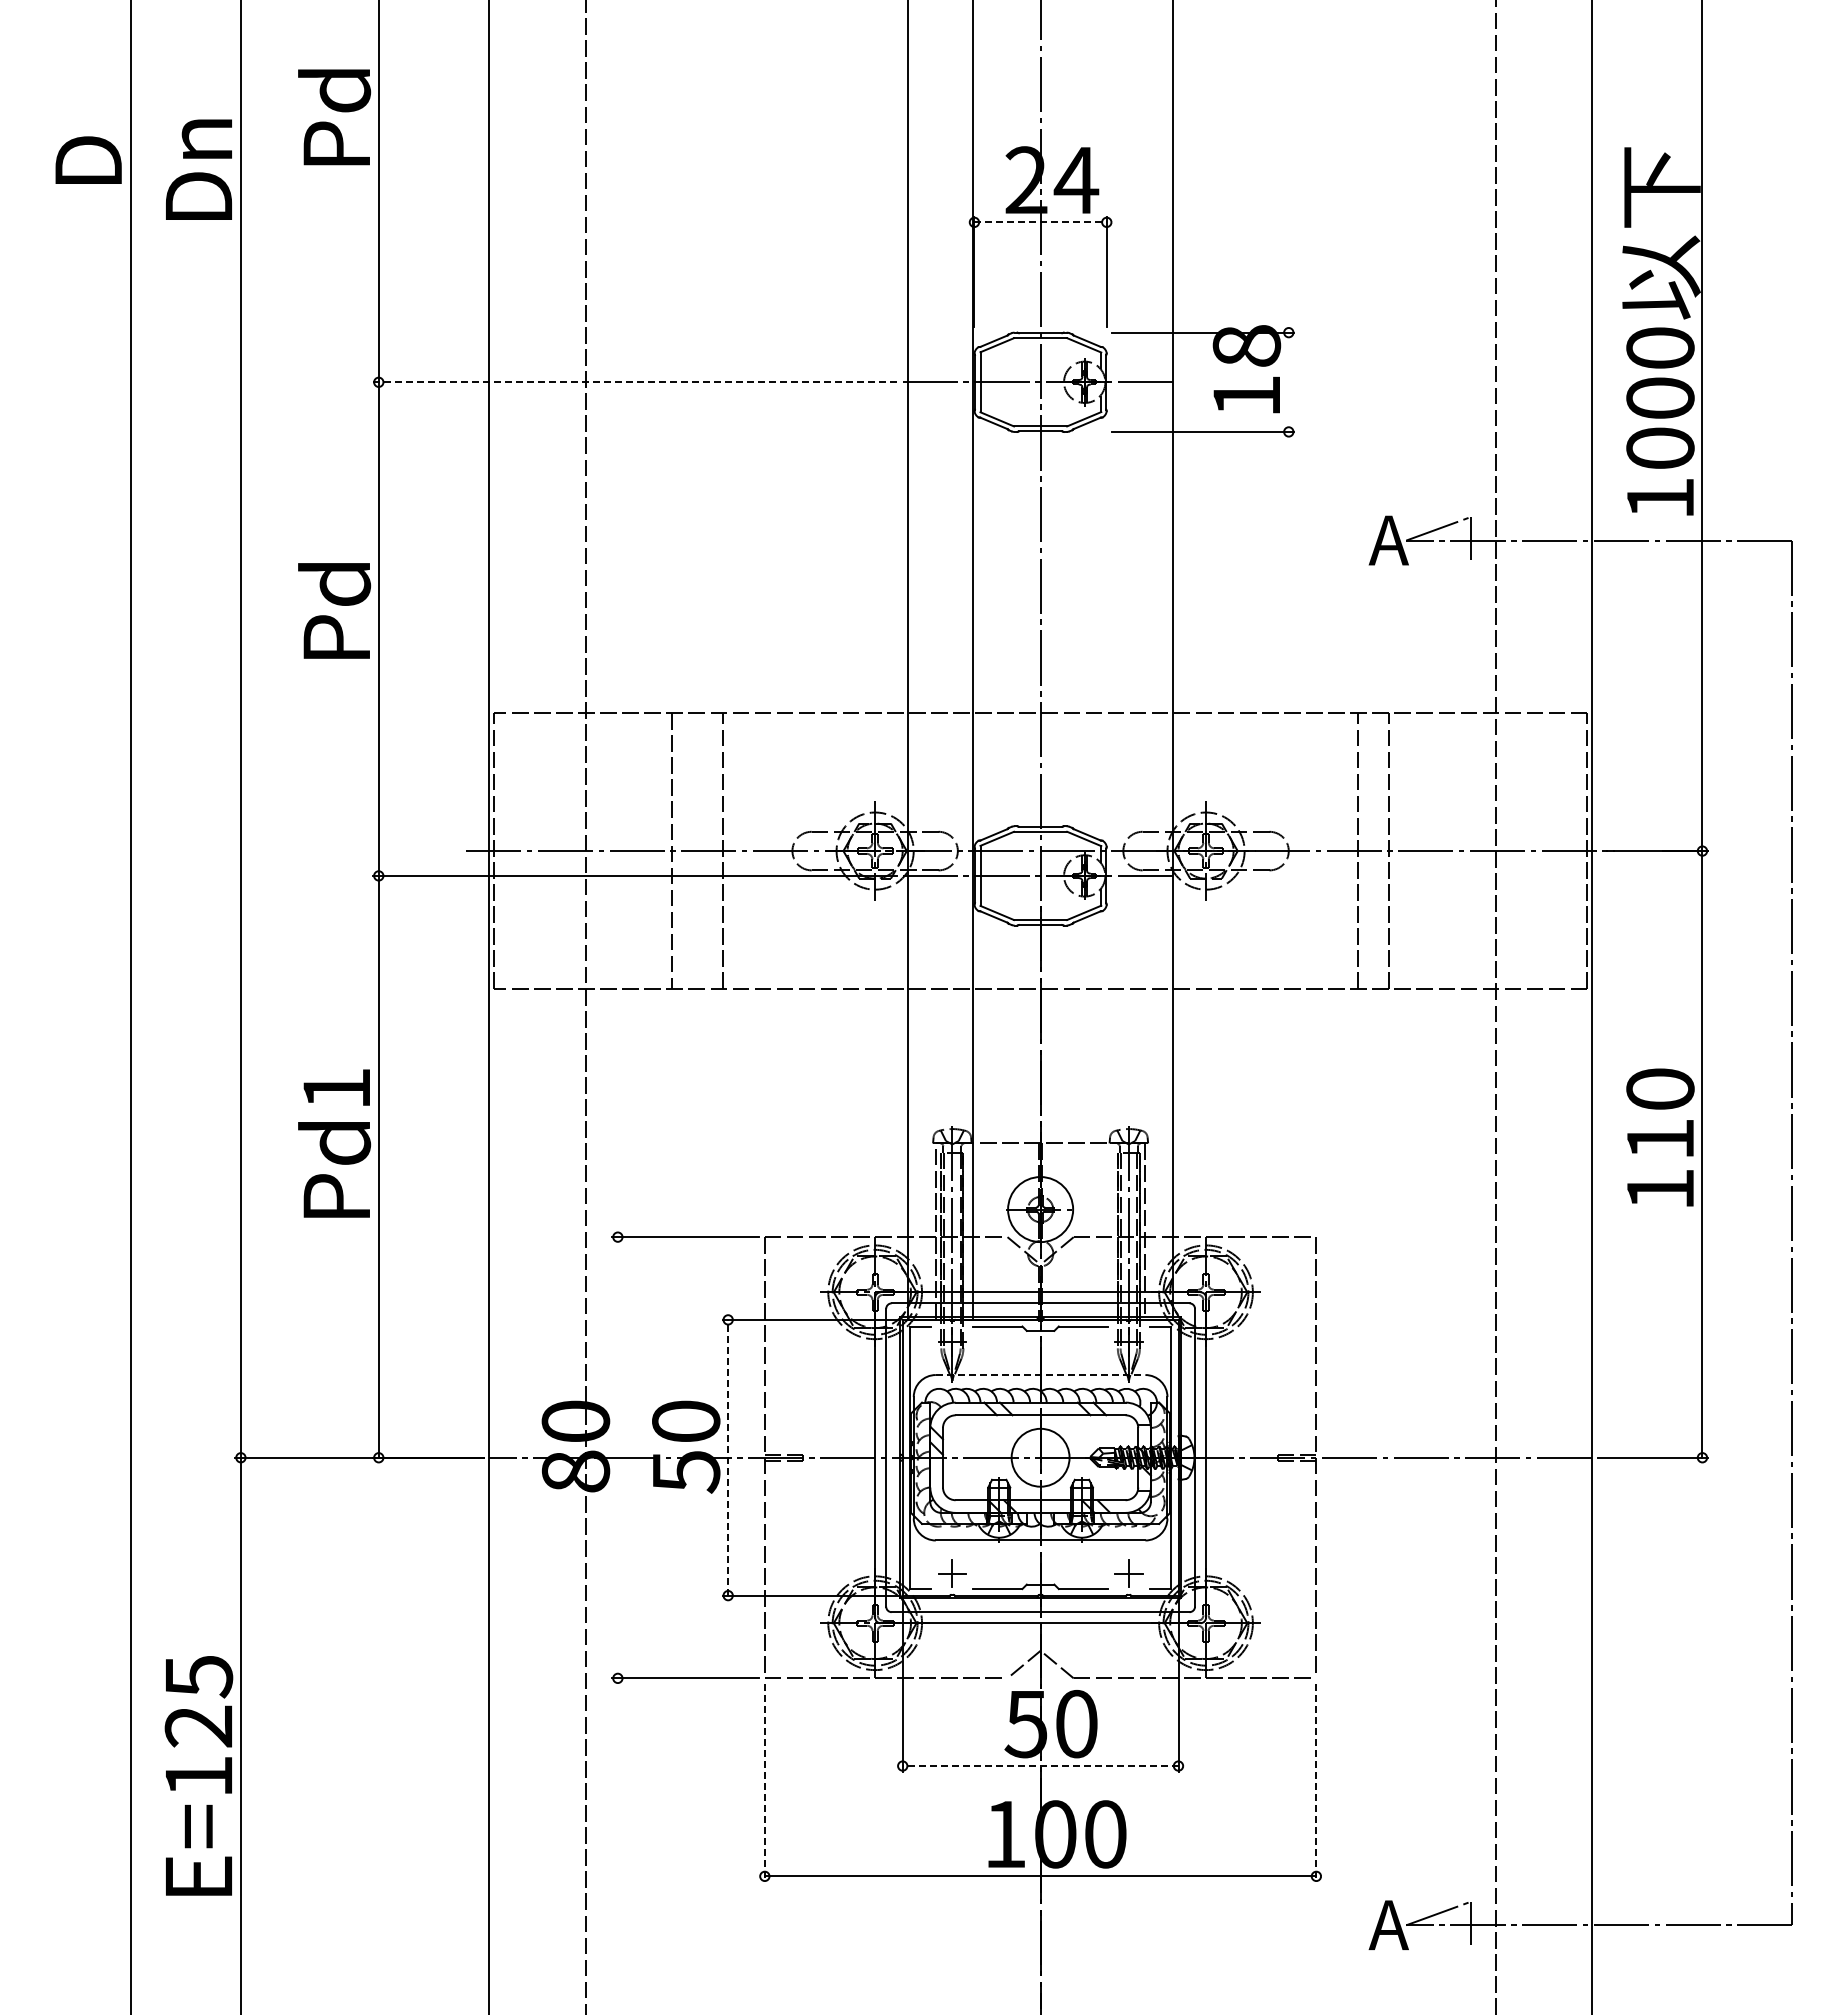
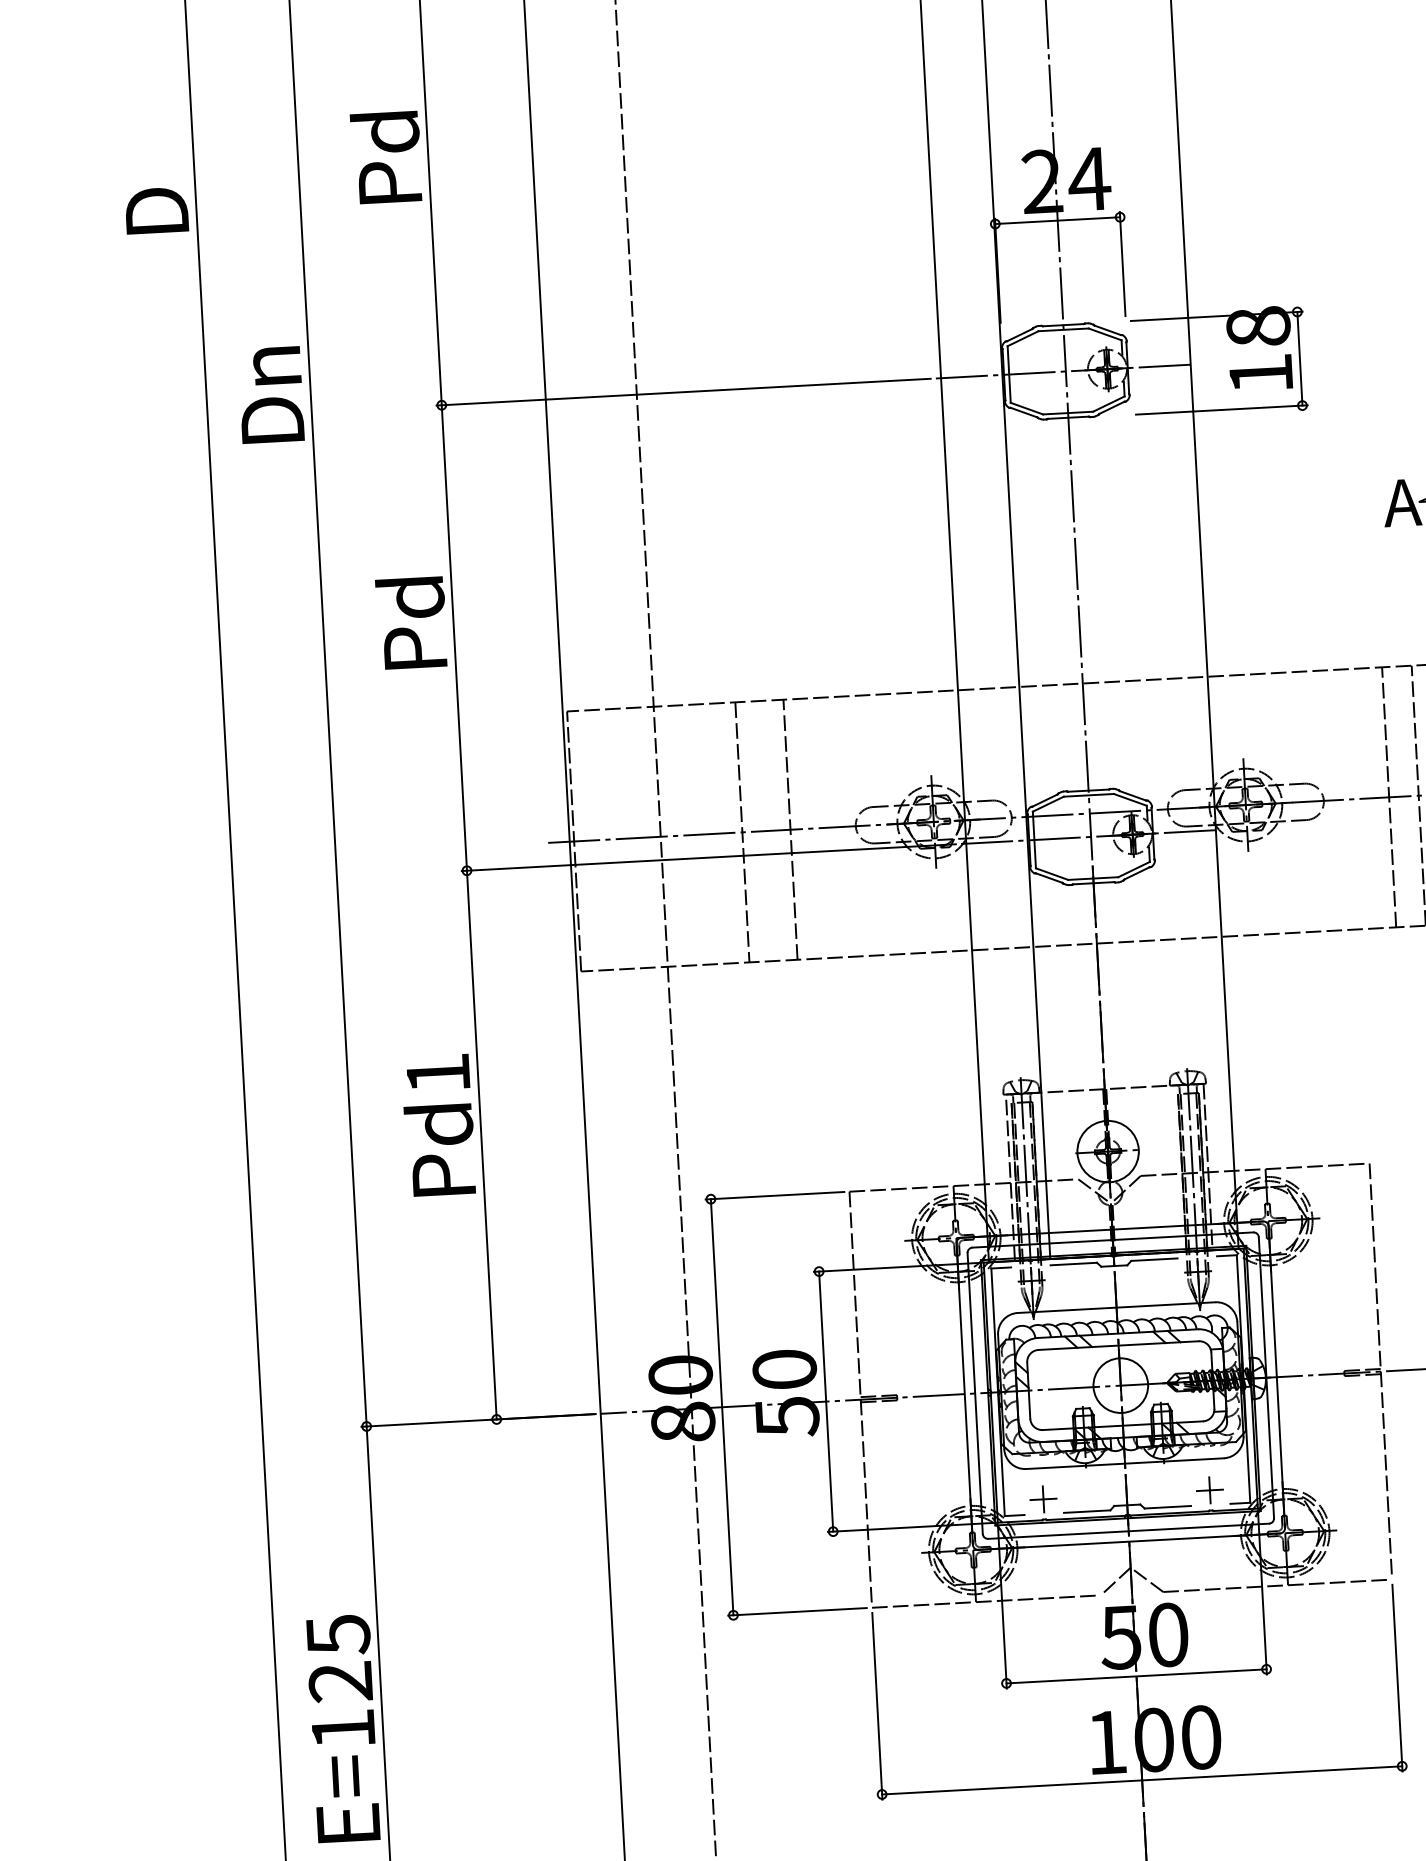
text: (198, 169) -> (270, 394), moved
line: (1041, 222) -> (1058, 220), dashed -> solid
line: (1288, 381) -> (1299, 358), added
line: (635, 382) -> (683, 392), dashed -> solid
line: (1040, 1375) -> (1116, 1308), dashed -> solid
line: (617, 1457) -> (721, 1407), added
line: (728, 1457) -> (826, 1401), dashed -> solid
line: (1040, 1766) -> (1136, 1676), dashed -> solid
line: (764, 1782) -> (877, 1705), dashed -> solid
line: (1316, 1782) -> (1397, 1677), dashed -> solid

